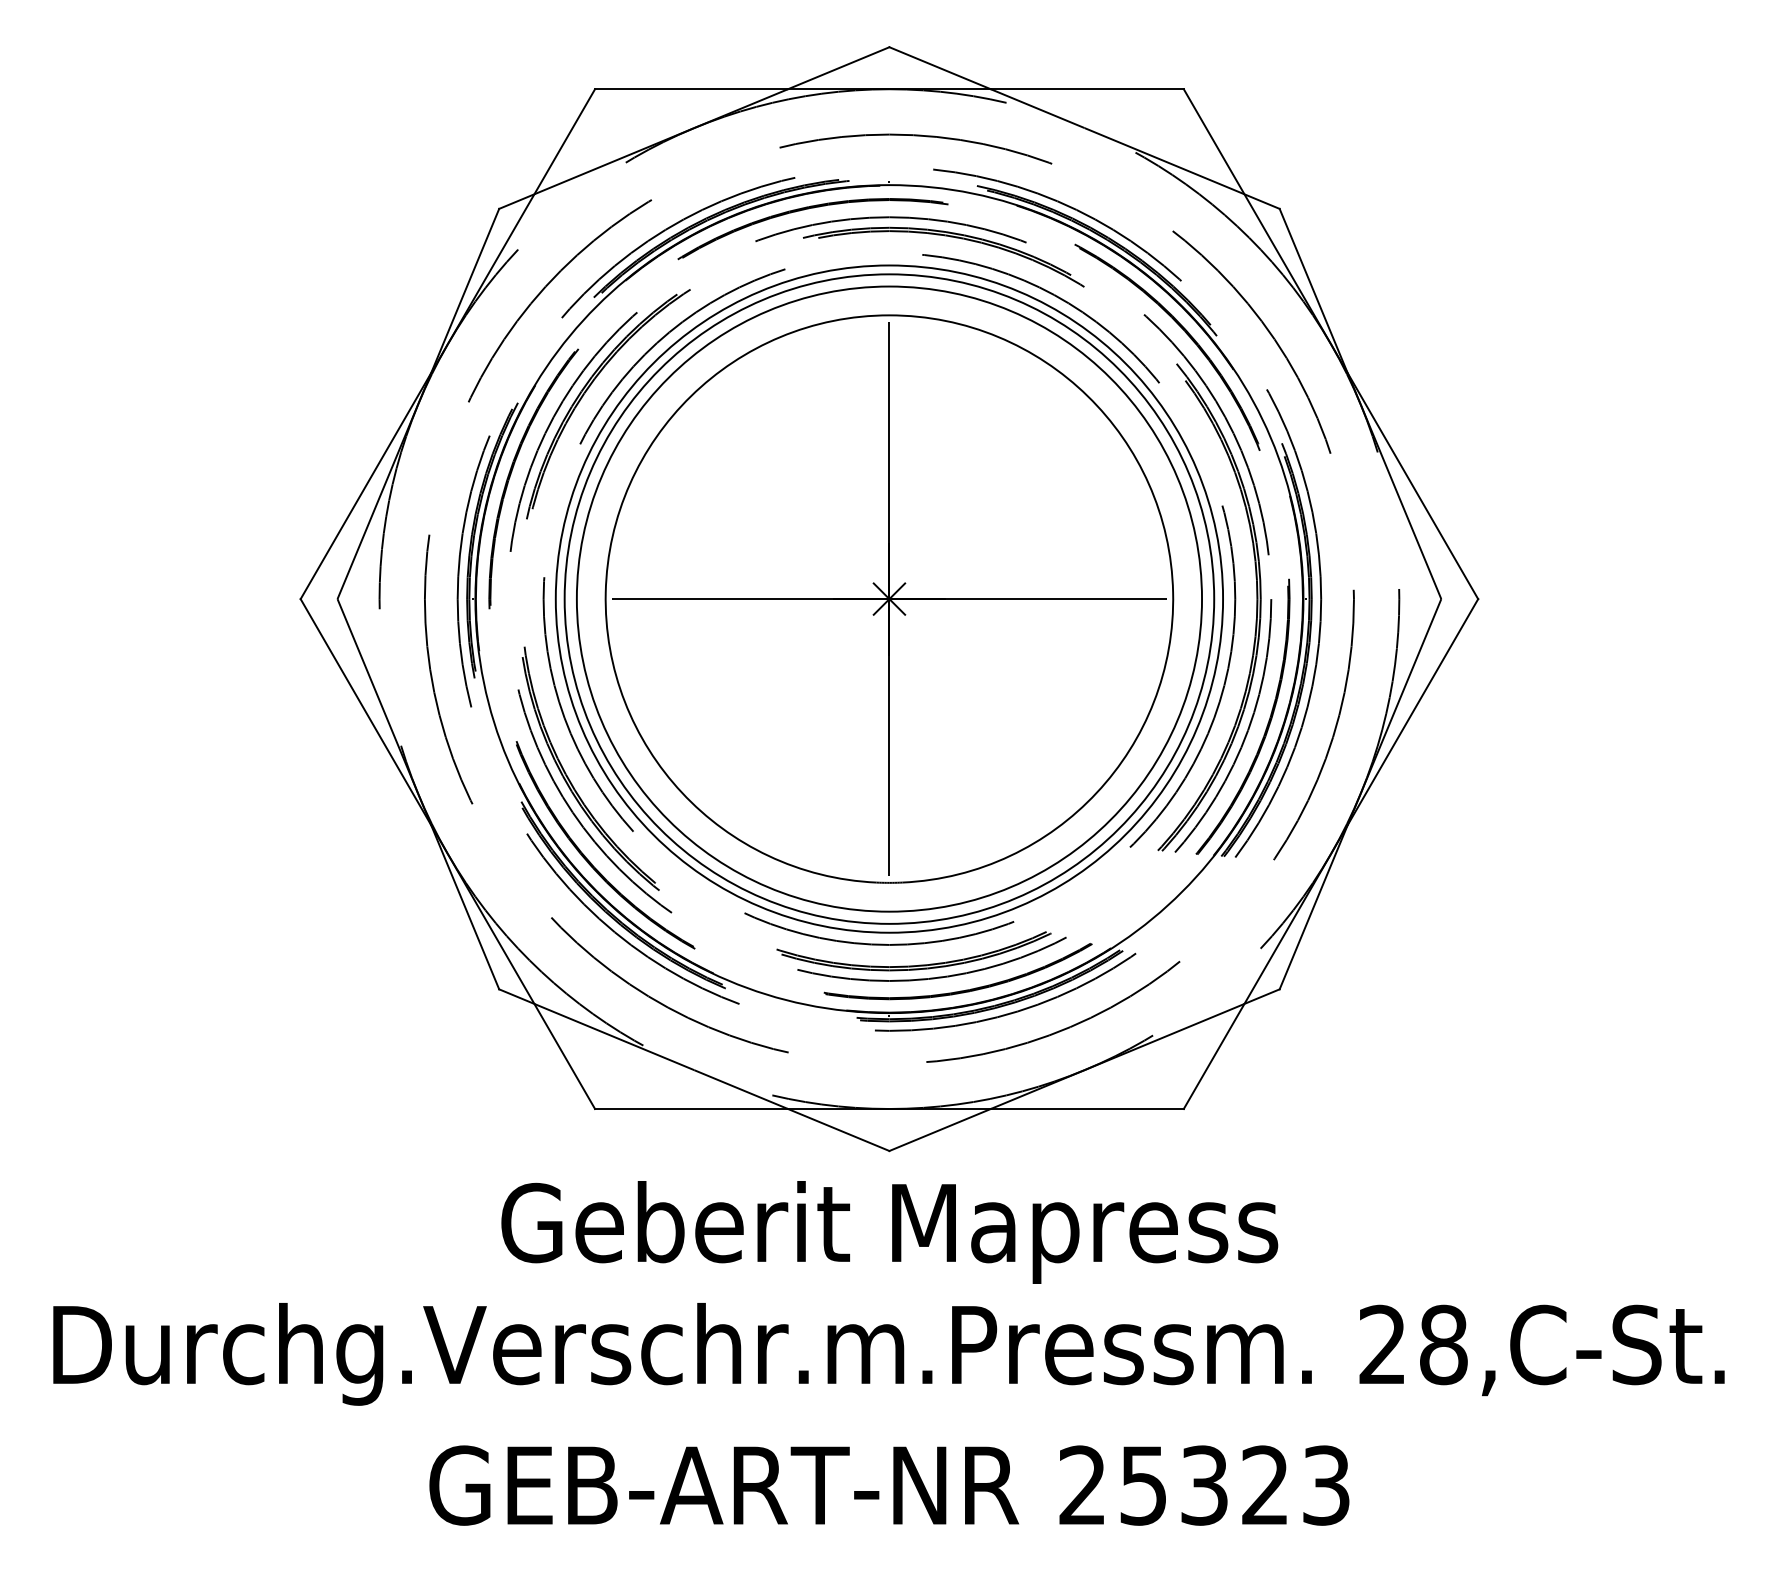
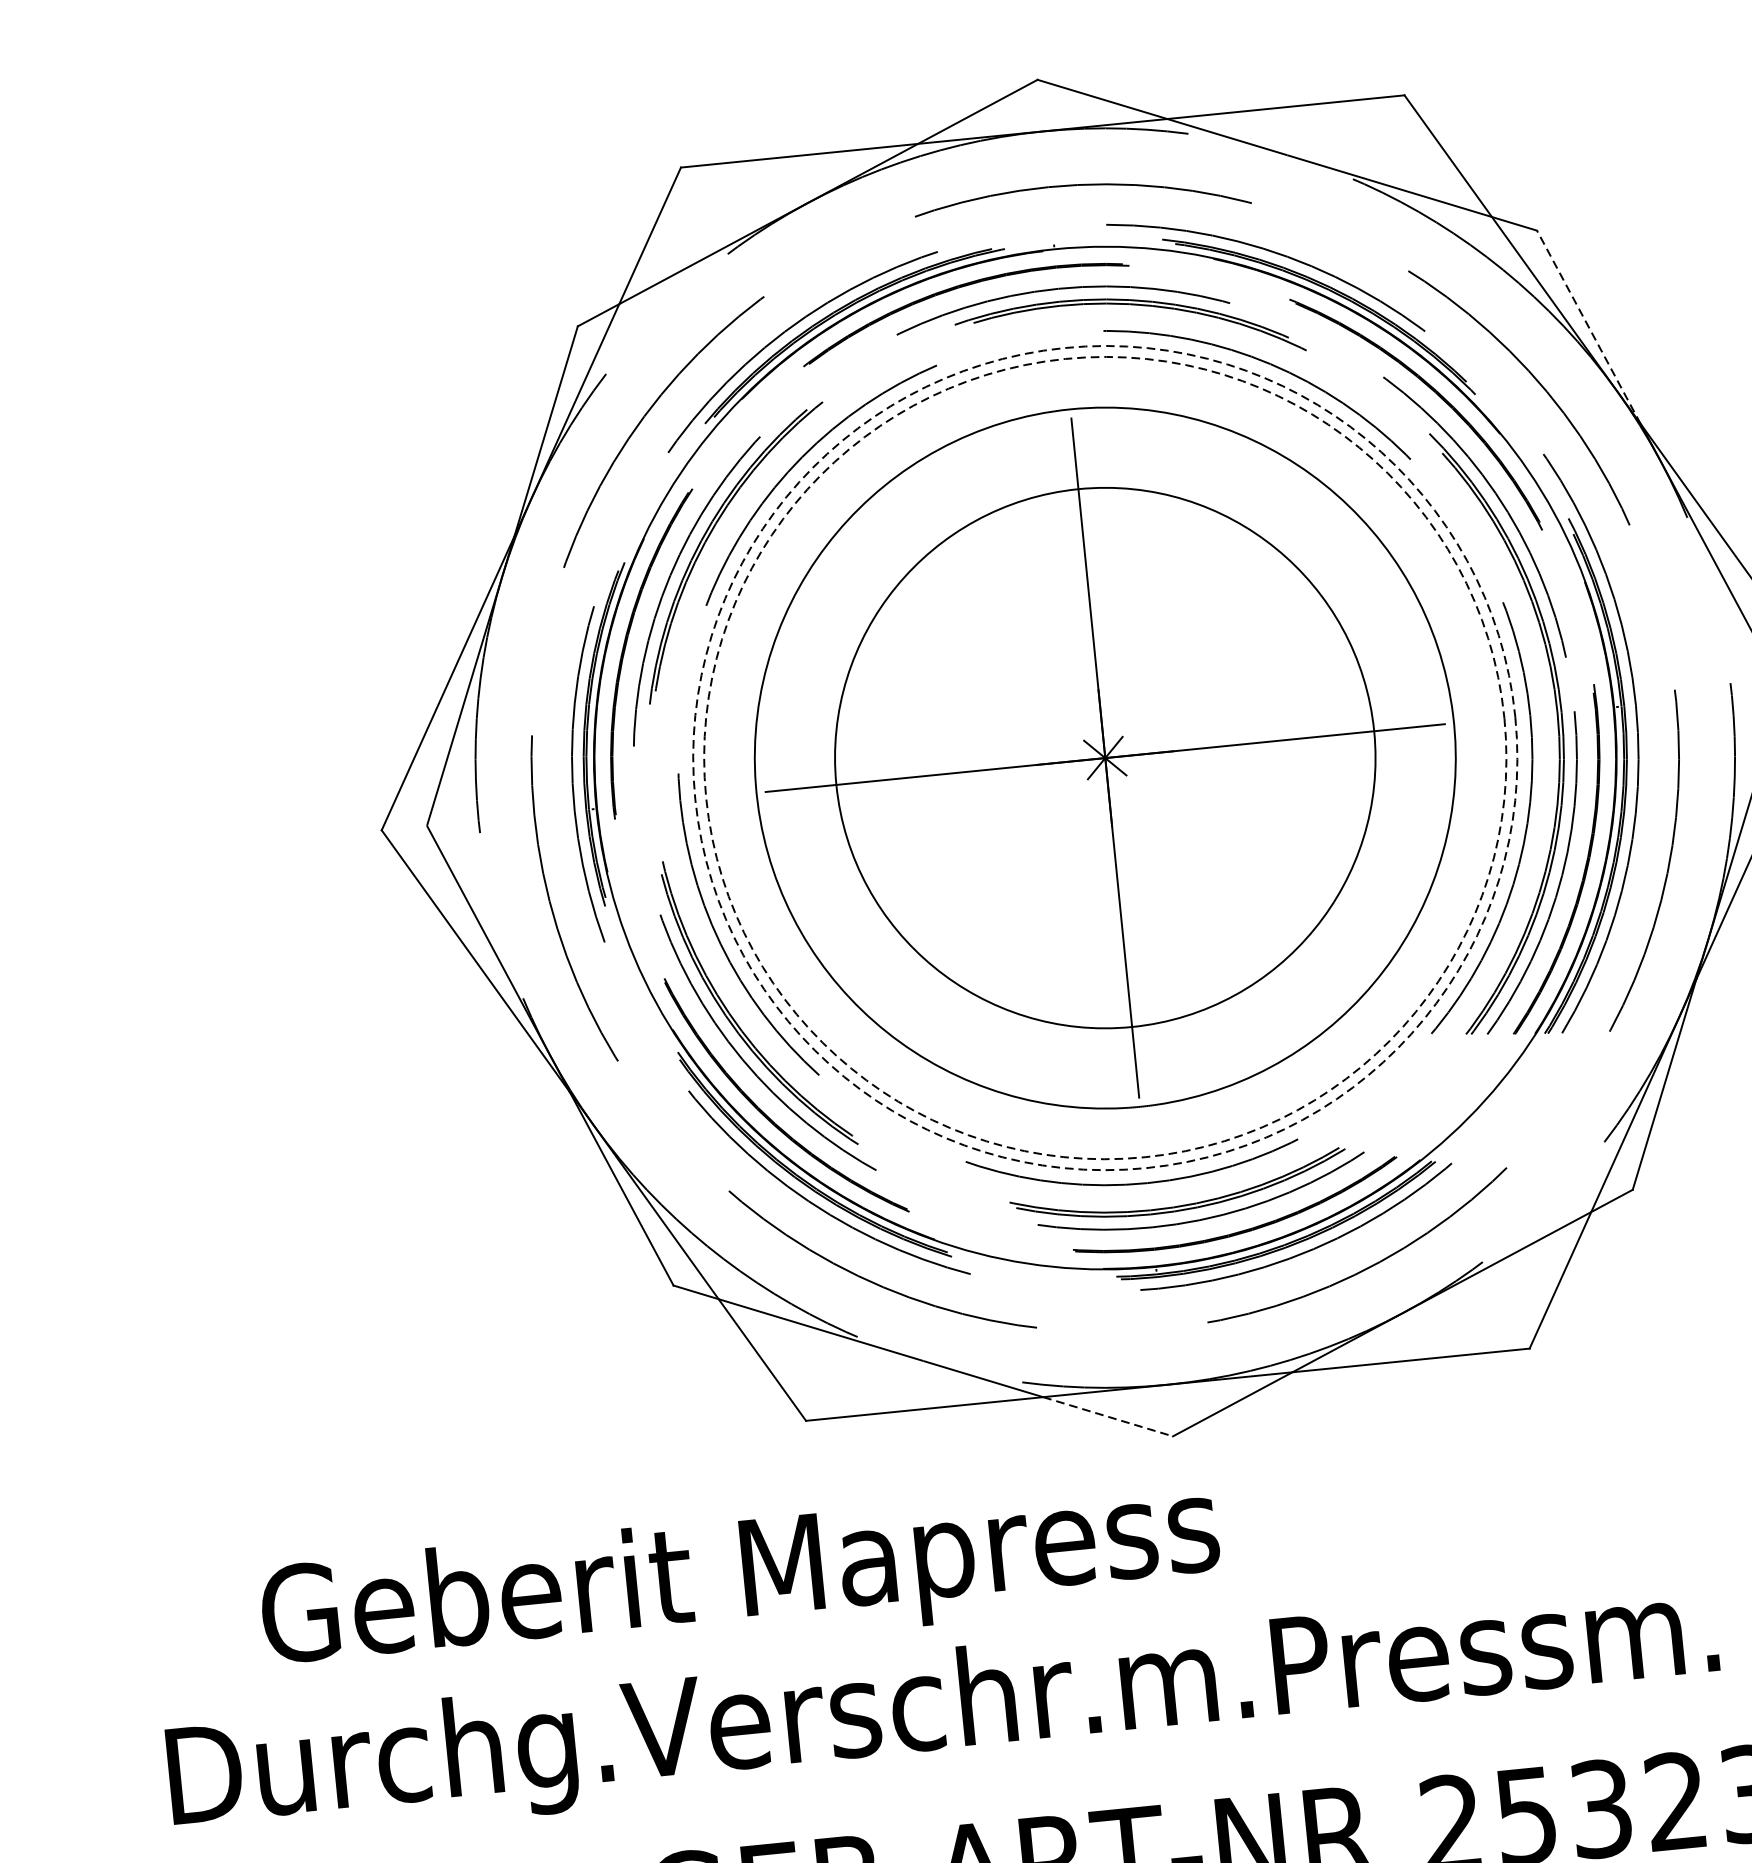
line: (1313, 291) -> (1588, 328), solid -> dashed
circle: (889, 598) -> (1105, 757), size x0.7
circle: (889, 598) -> (1105, 757), solid -> dashed
circle: (889, 598) -> (1105, 757), solid -> dashed
line: (838, 1130) -> (1107, 1417), solid -> dashed
text: (889, 1232) -> (740, 1580), moved

